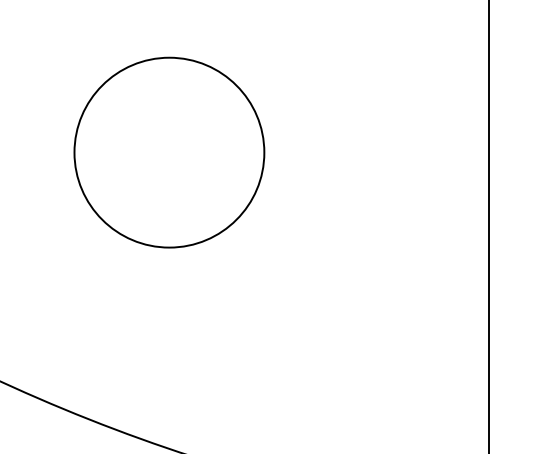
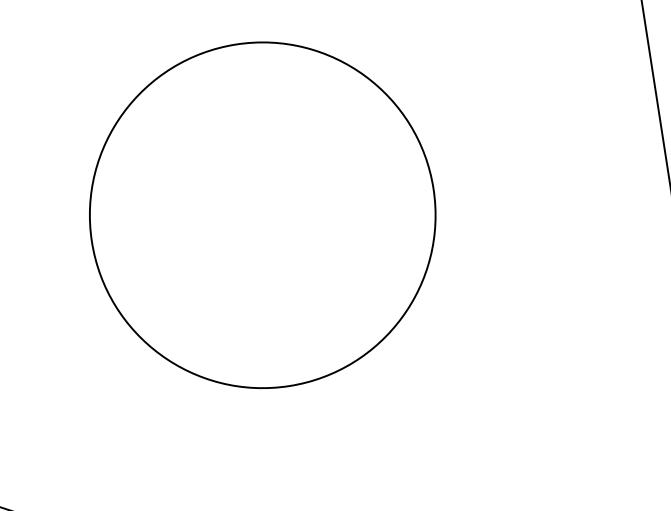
circle: (169, 152) -> (262, 215), size x1.43

